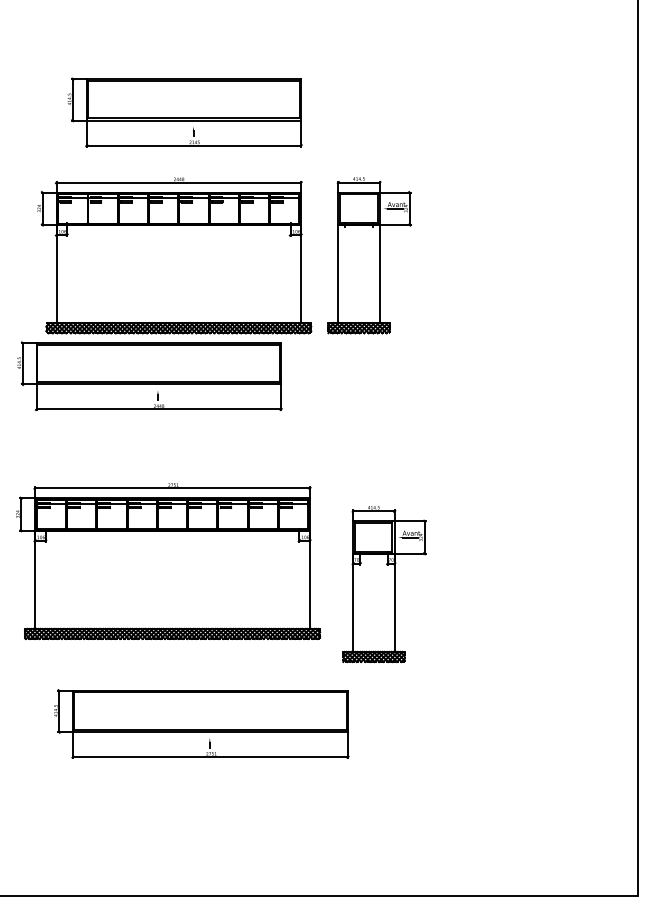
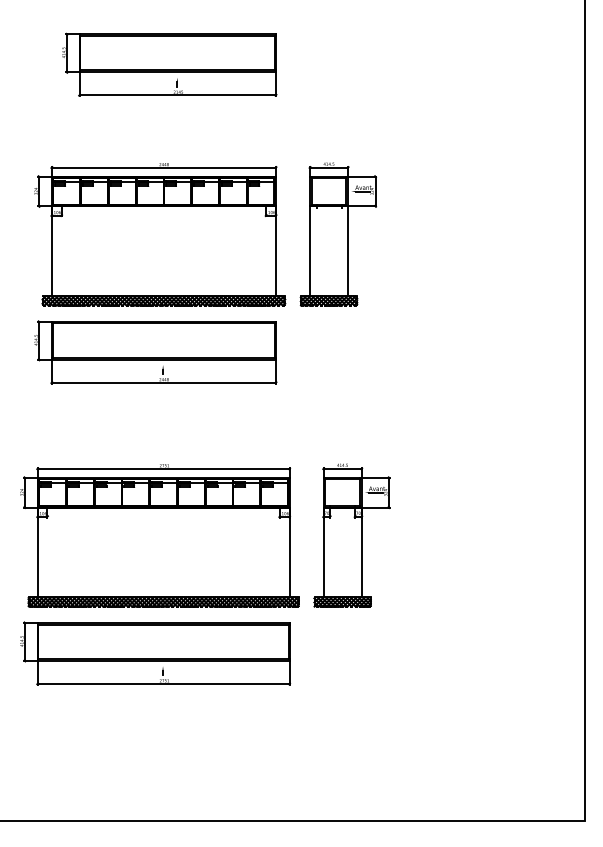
part: (184, 112) -> (169, 64), moved
part: (149, 376) -> (155, 352), moved
part: (168, 561) -> (159, 535), moved
part: (201, 723) -> (155, 652), moved

